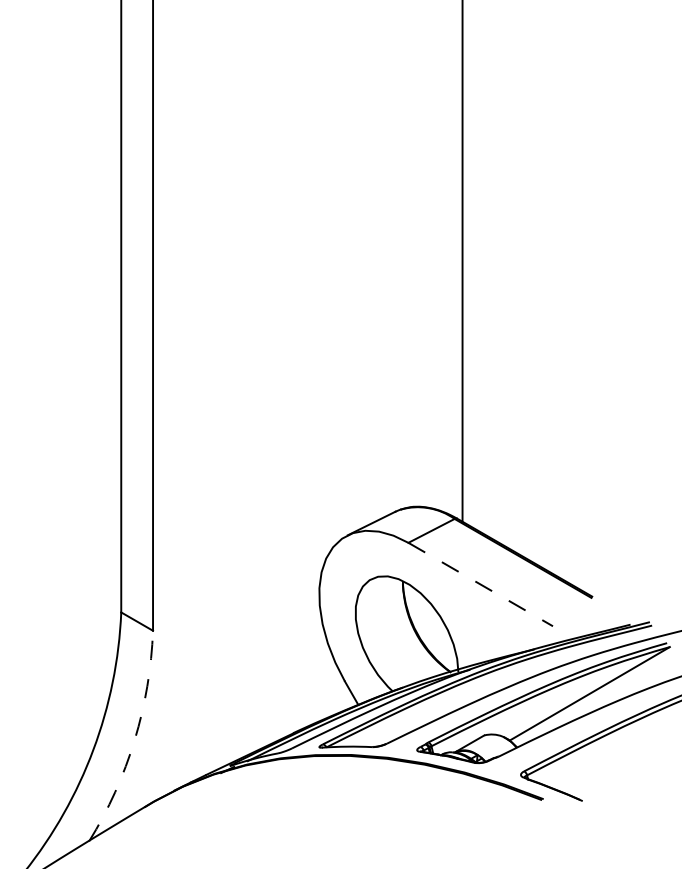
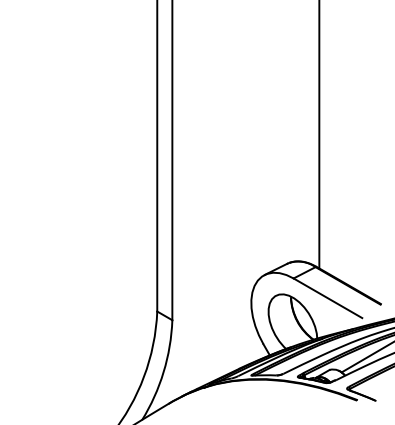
line: (479, 585) -> (327, 298), dashed -> solid
arc: (134, 740) -> (163, 372), dashed -> solid

